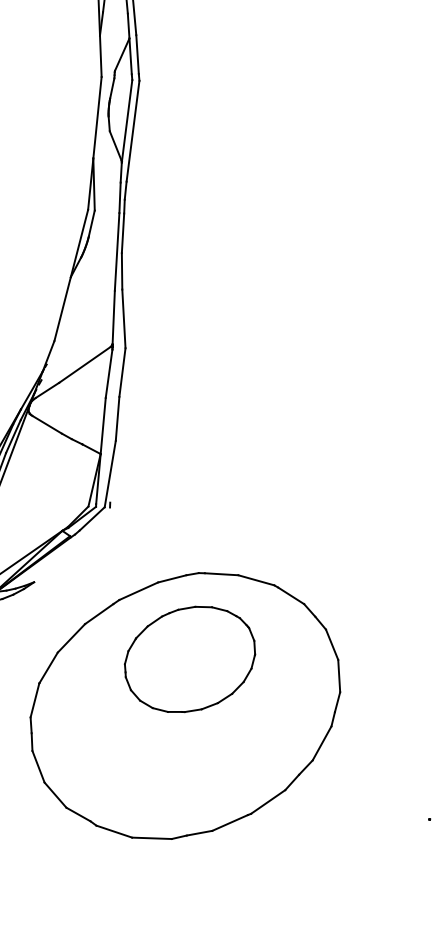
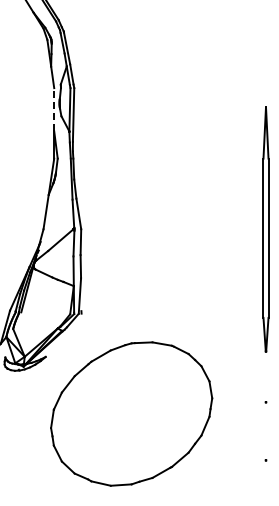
line: (98, 117) -> (54, 109), solid -> dashed
part: (189, 658) -> (131, 388), removed

